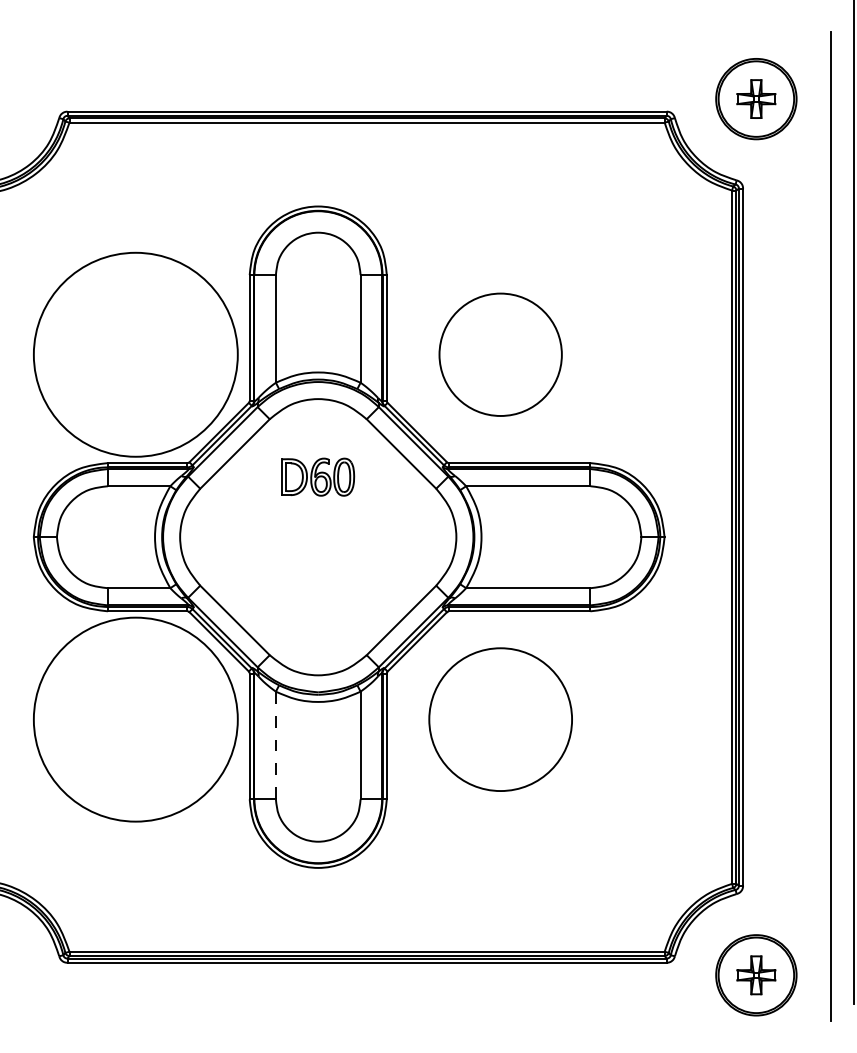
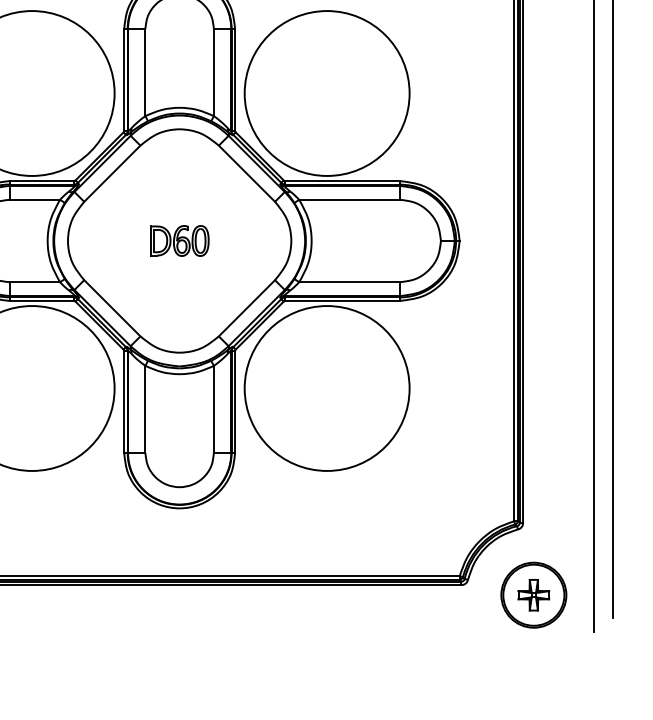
circle: (500, 354) -> (326, 93), size x1.67
part: (318, 476) -> (179, 240), moved
circle: (500, 719) -> (326, 388), size x1.43
line: (275, 745) -> (145, 409), dashed -> solid

